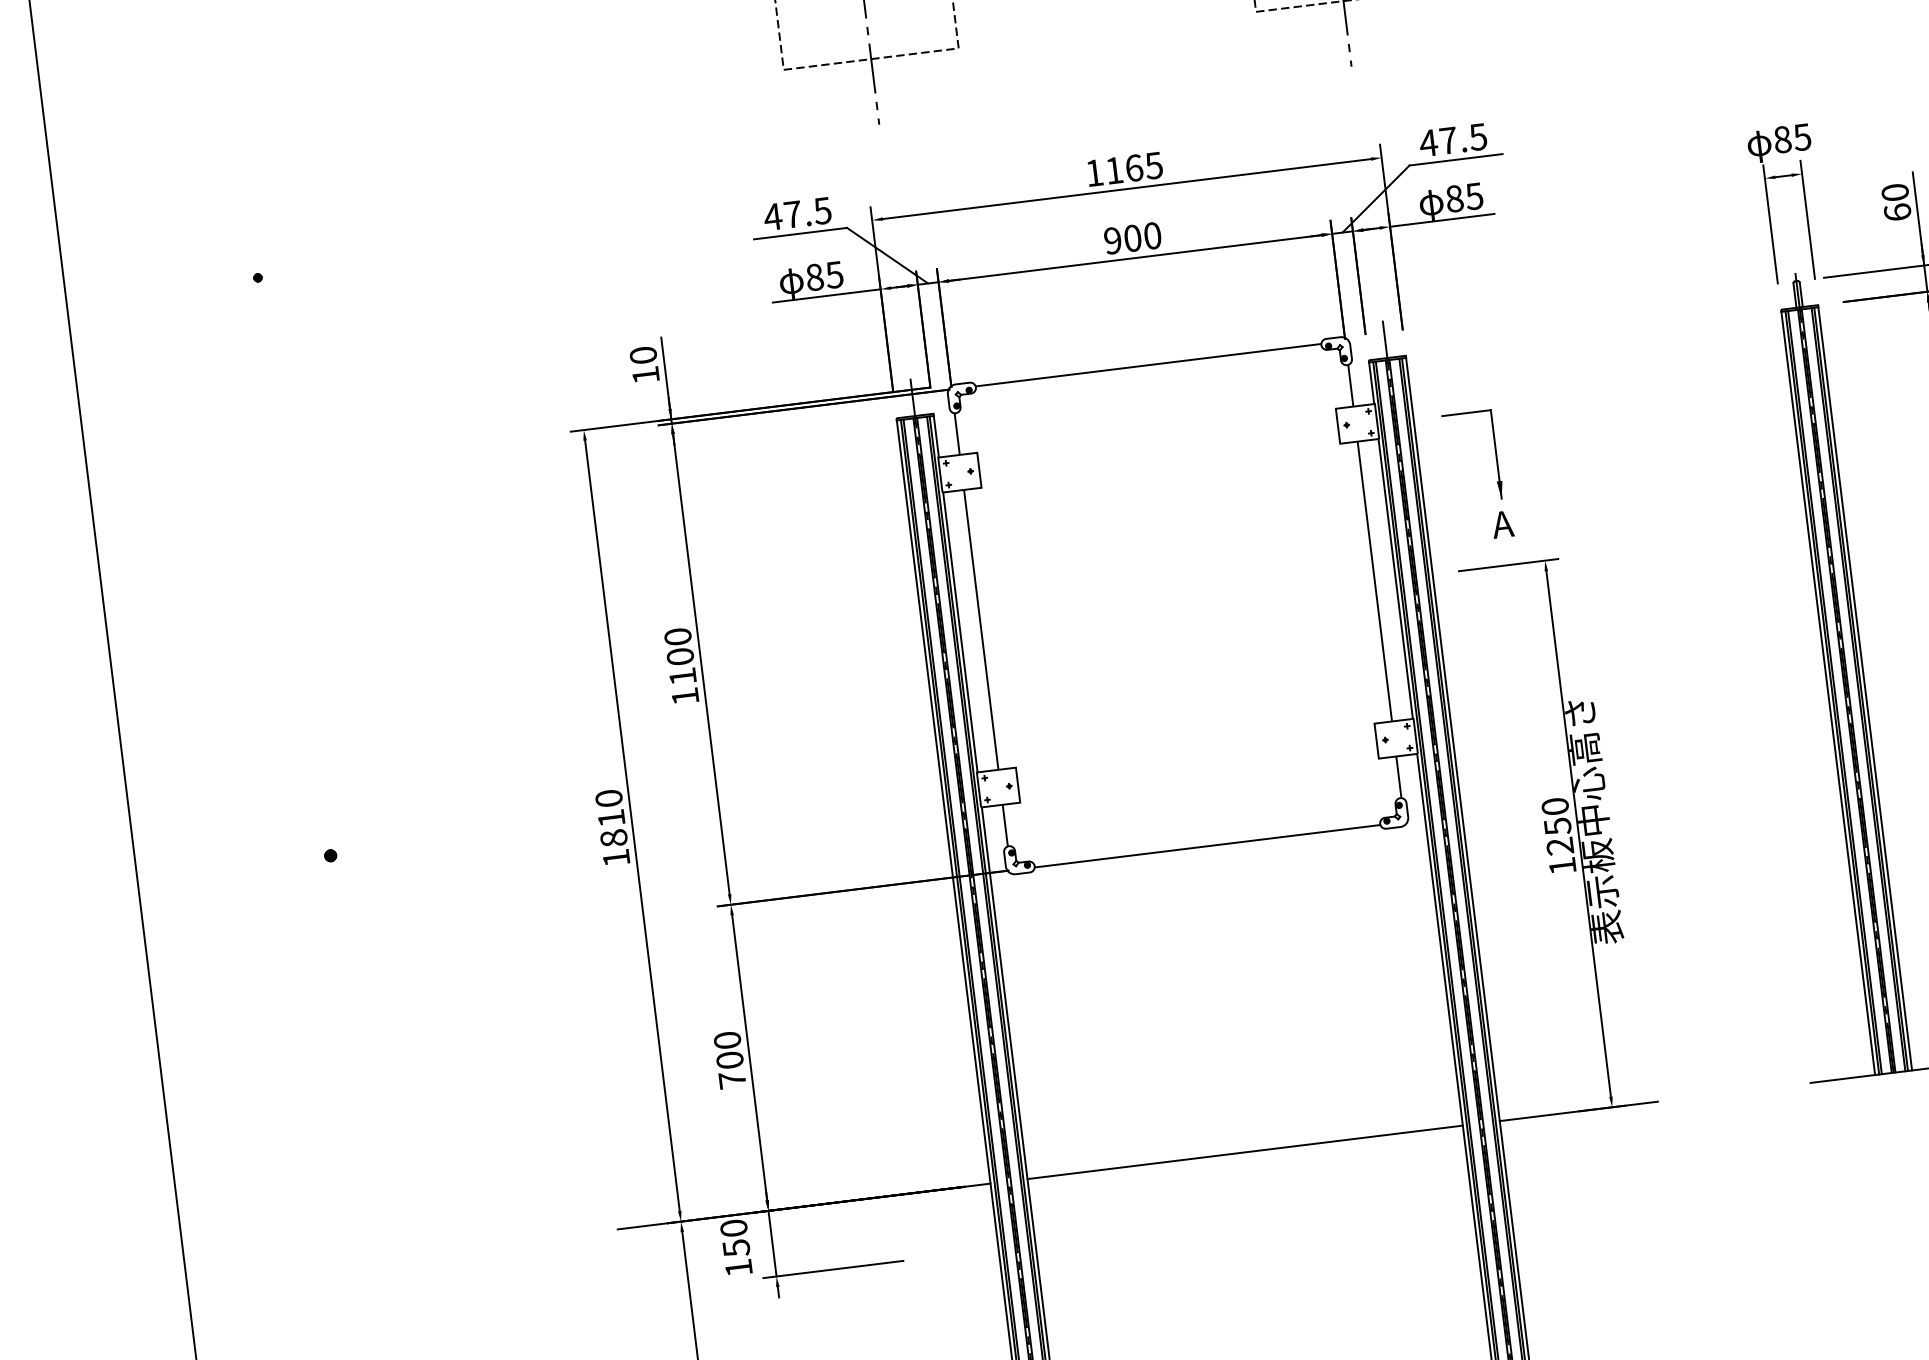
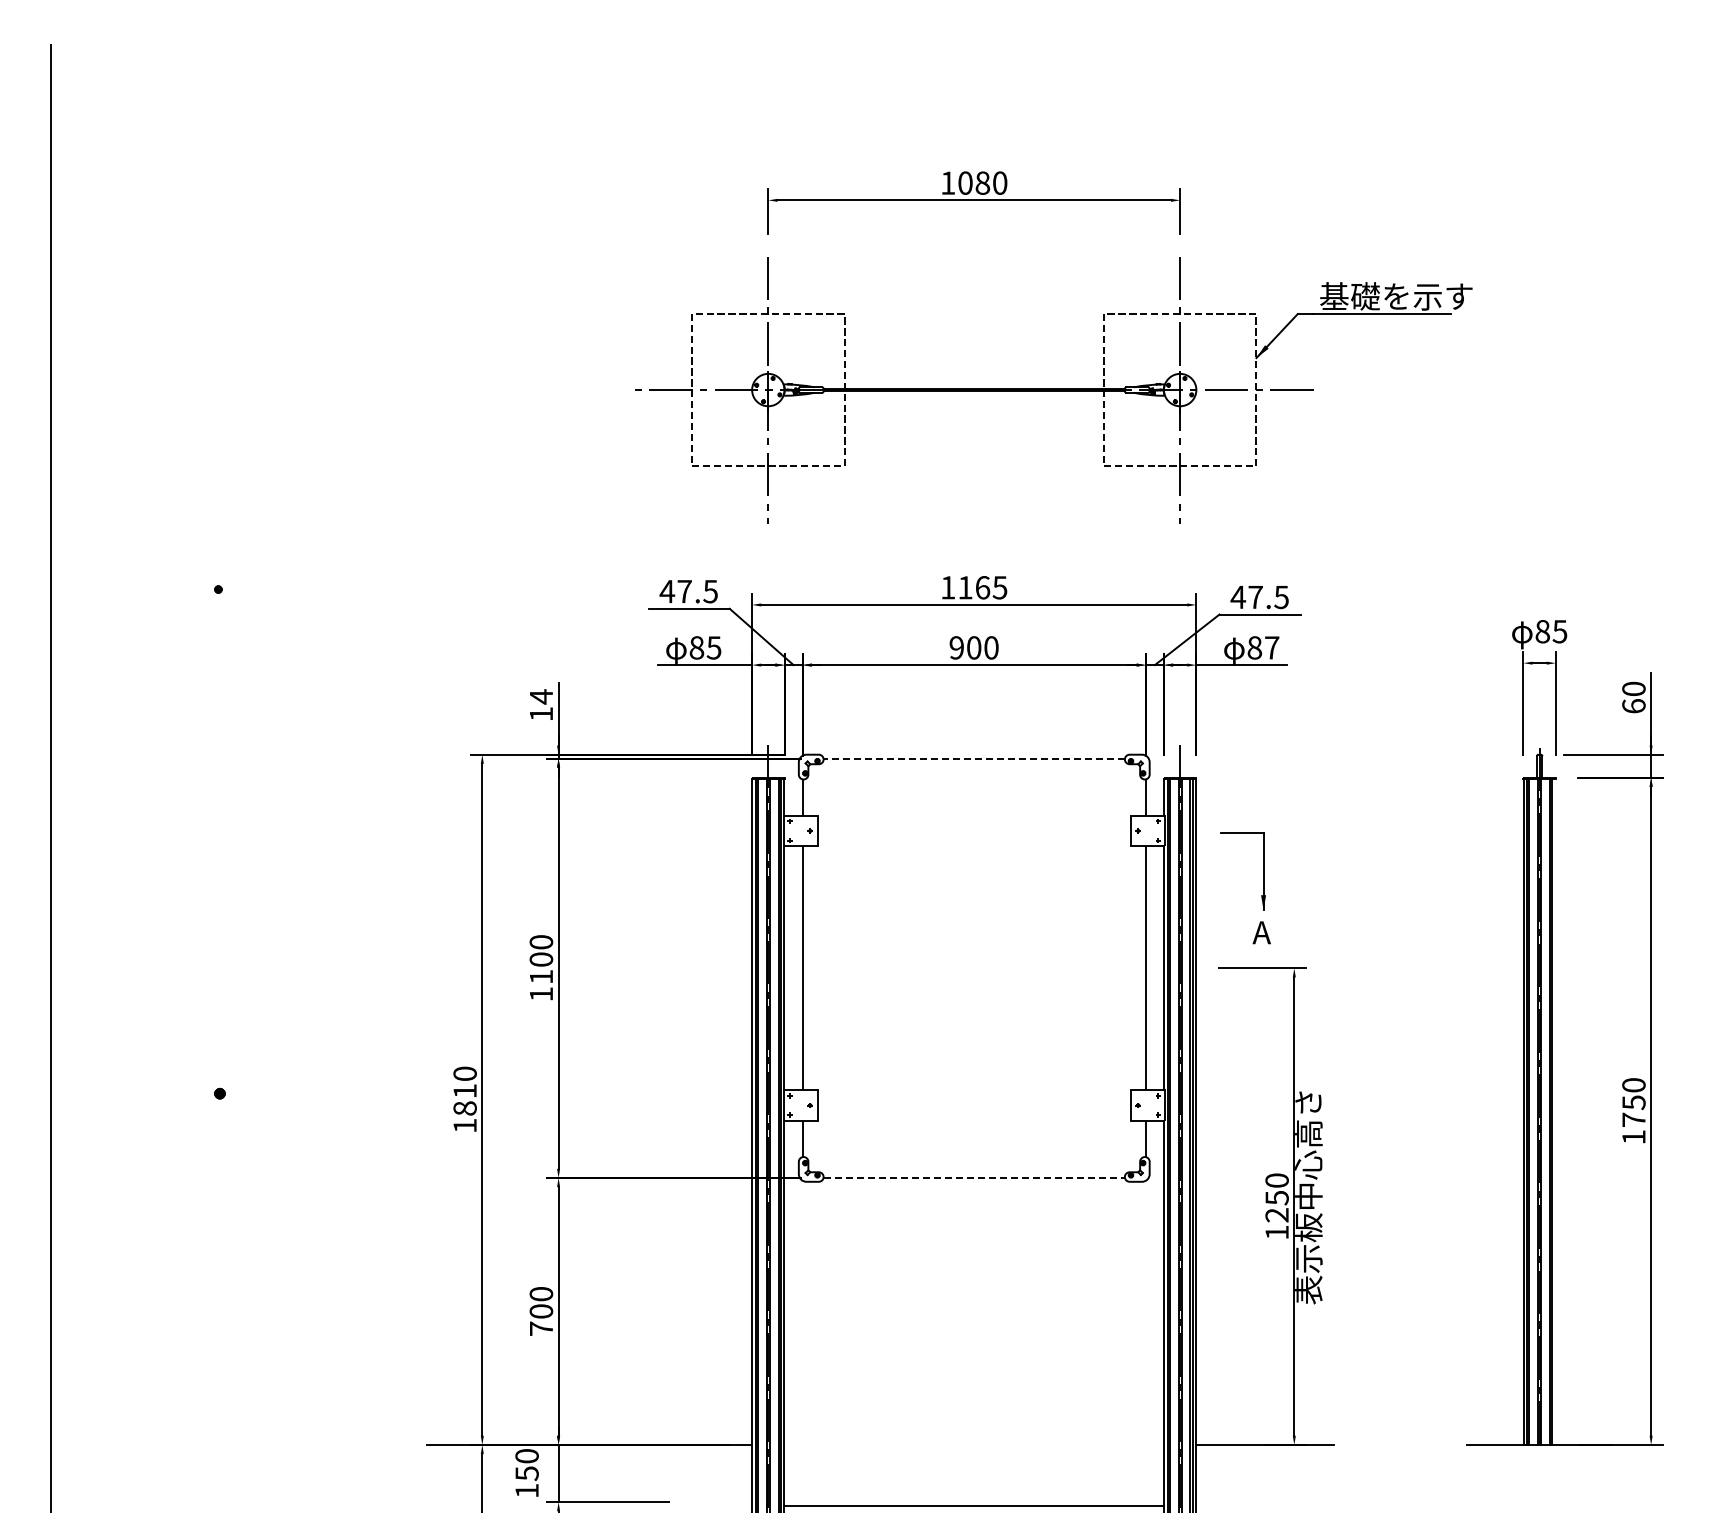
text: (1473, 196) -> (1271, 647), 85 -> 87
text: (643, 355) -> (541, 696), 10 -> 14
line: (1148, 365) -> (974, 758), solid -> dashed
line: (1864, 688) -> (1555, 1111), removed
line: (1207, 845) -> (974, 1177), solid -> dashed
line: (1245, 1151) -> (974, 1505), moved

